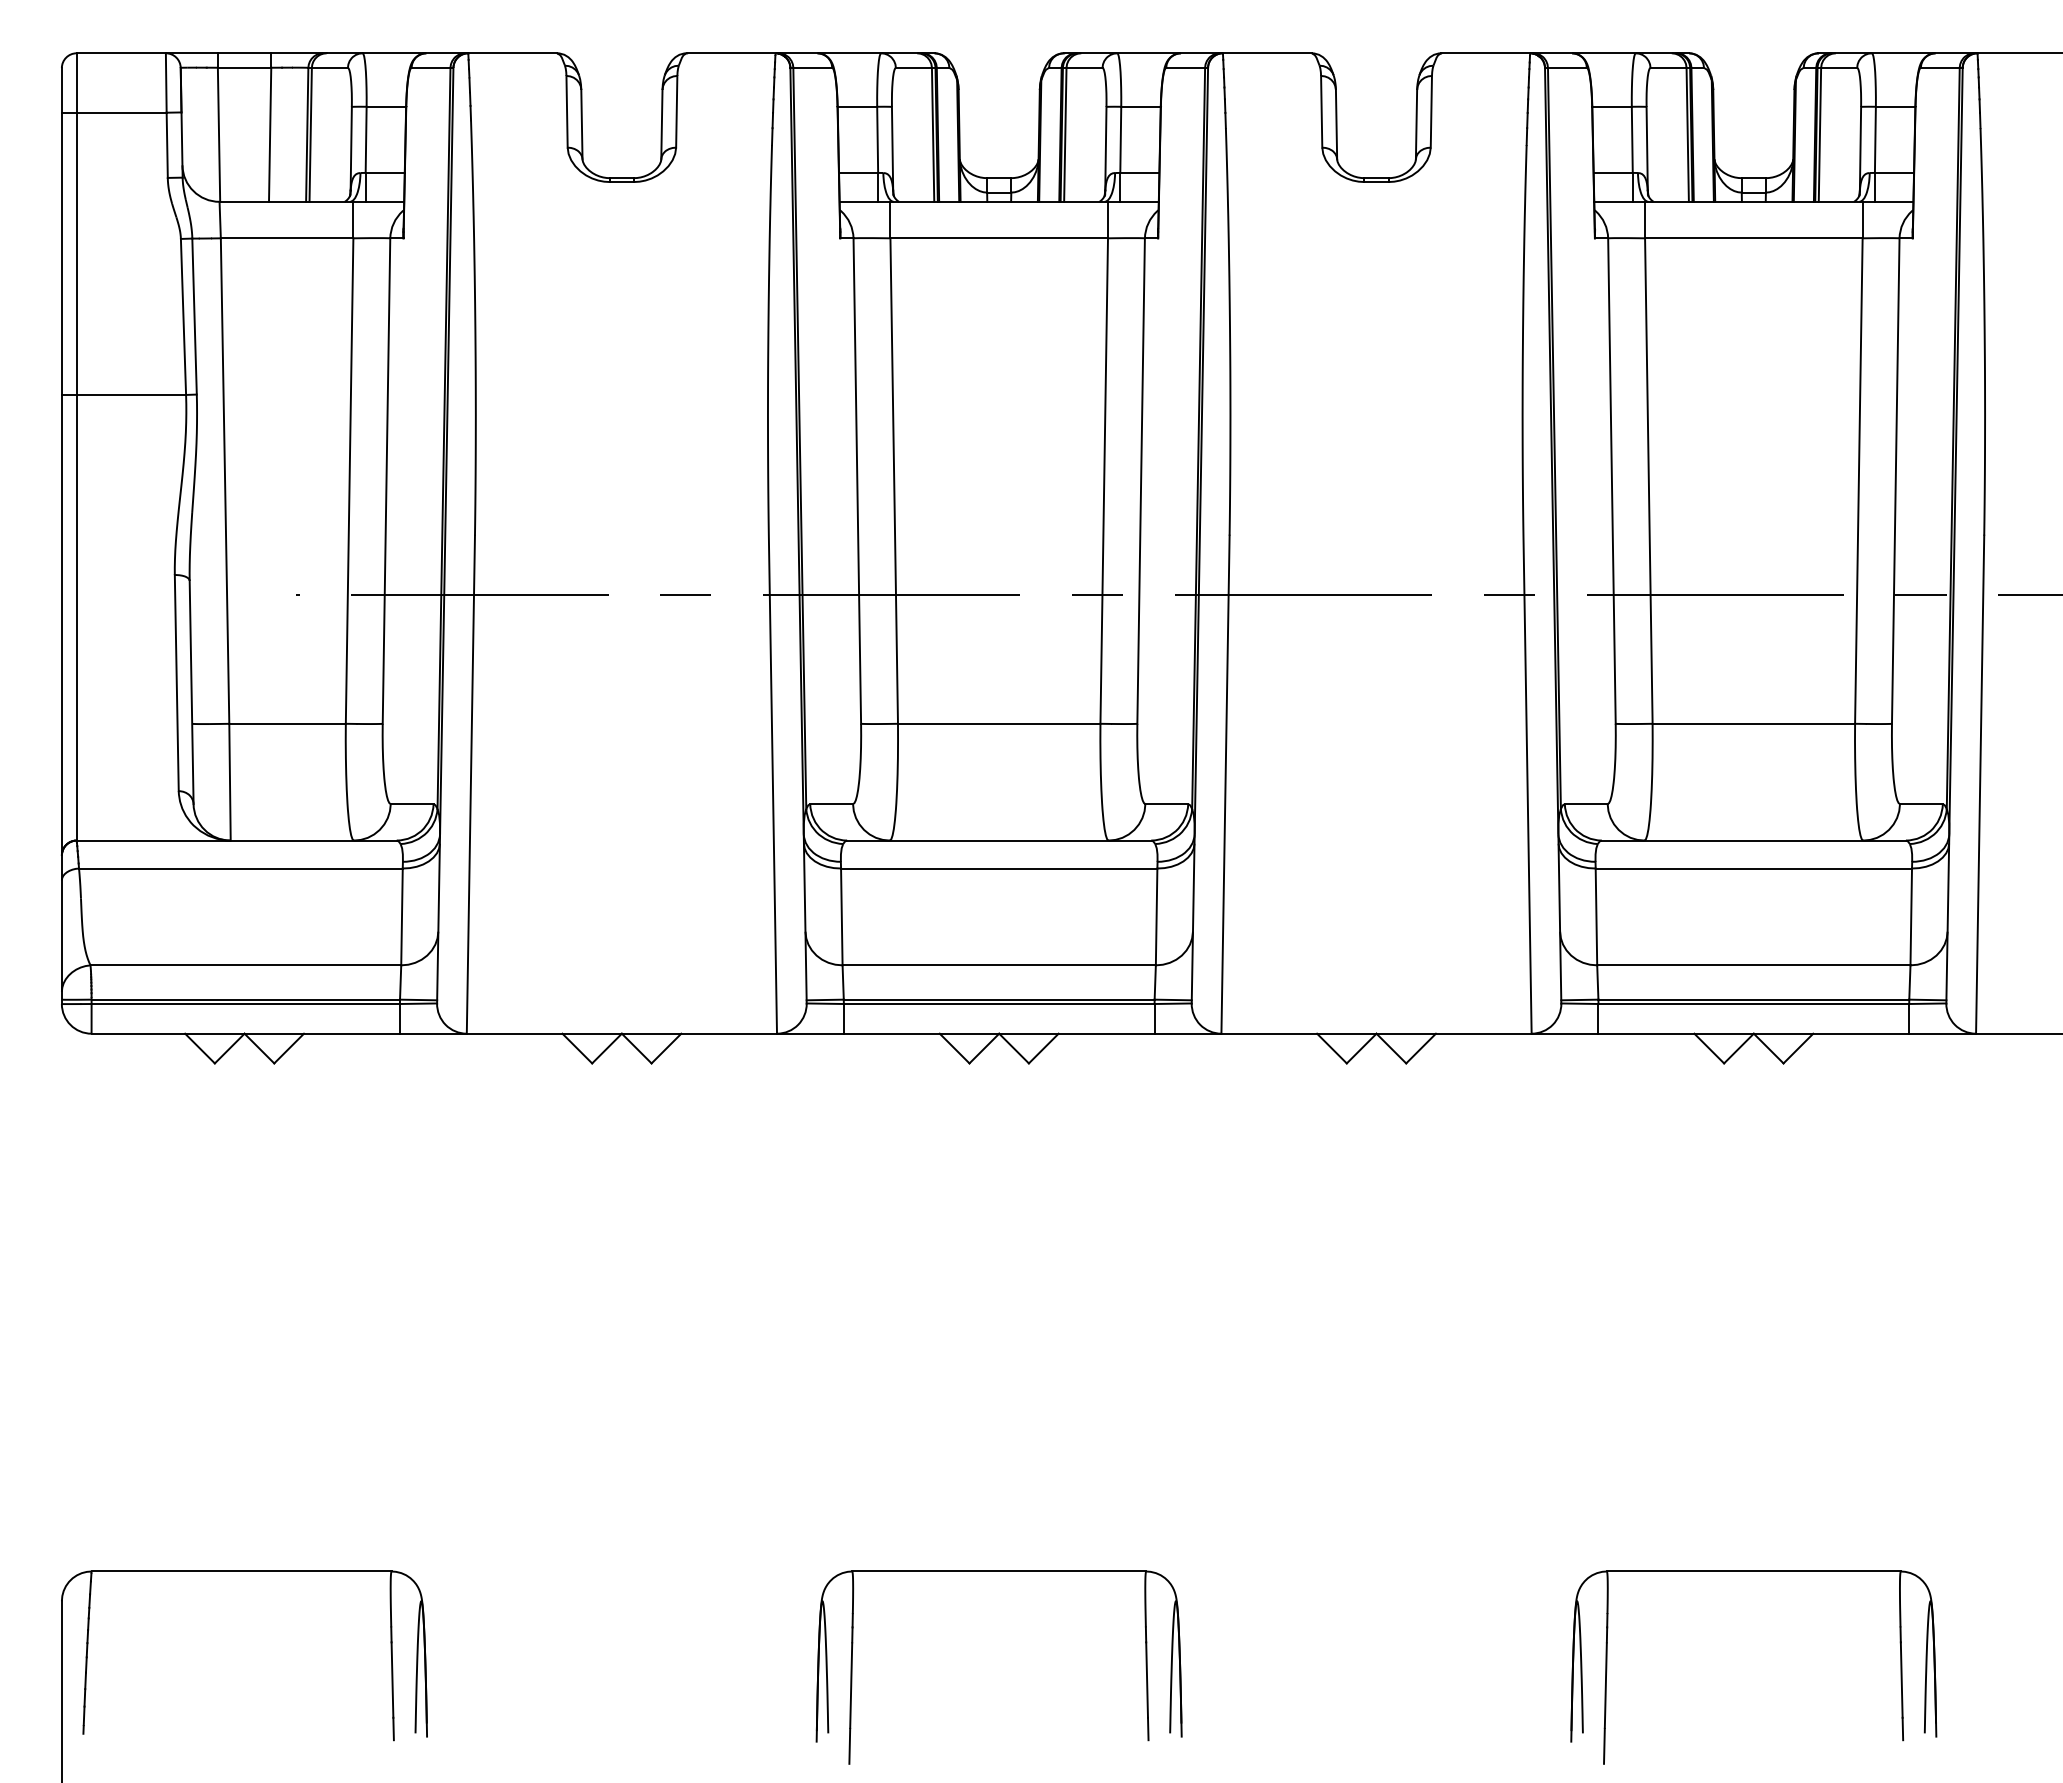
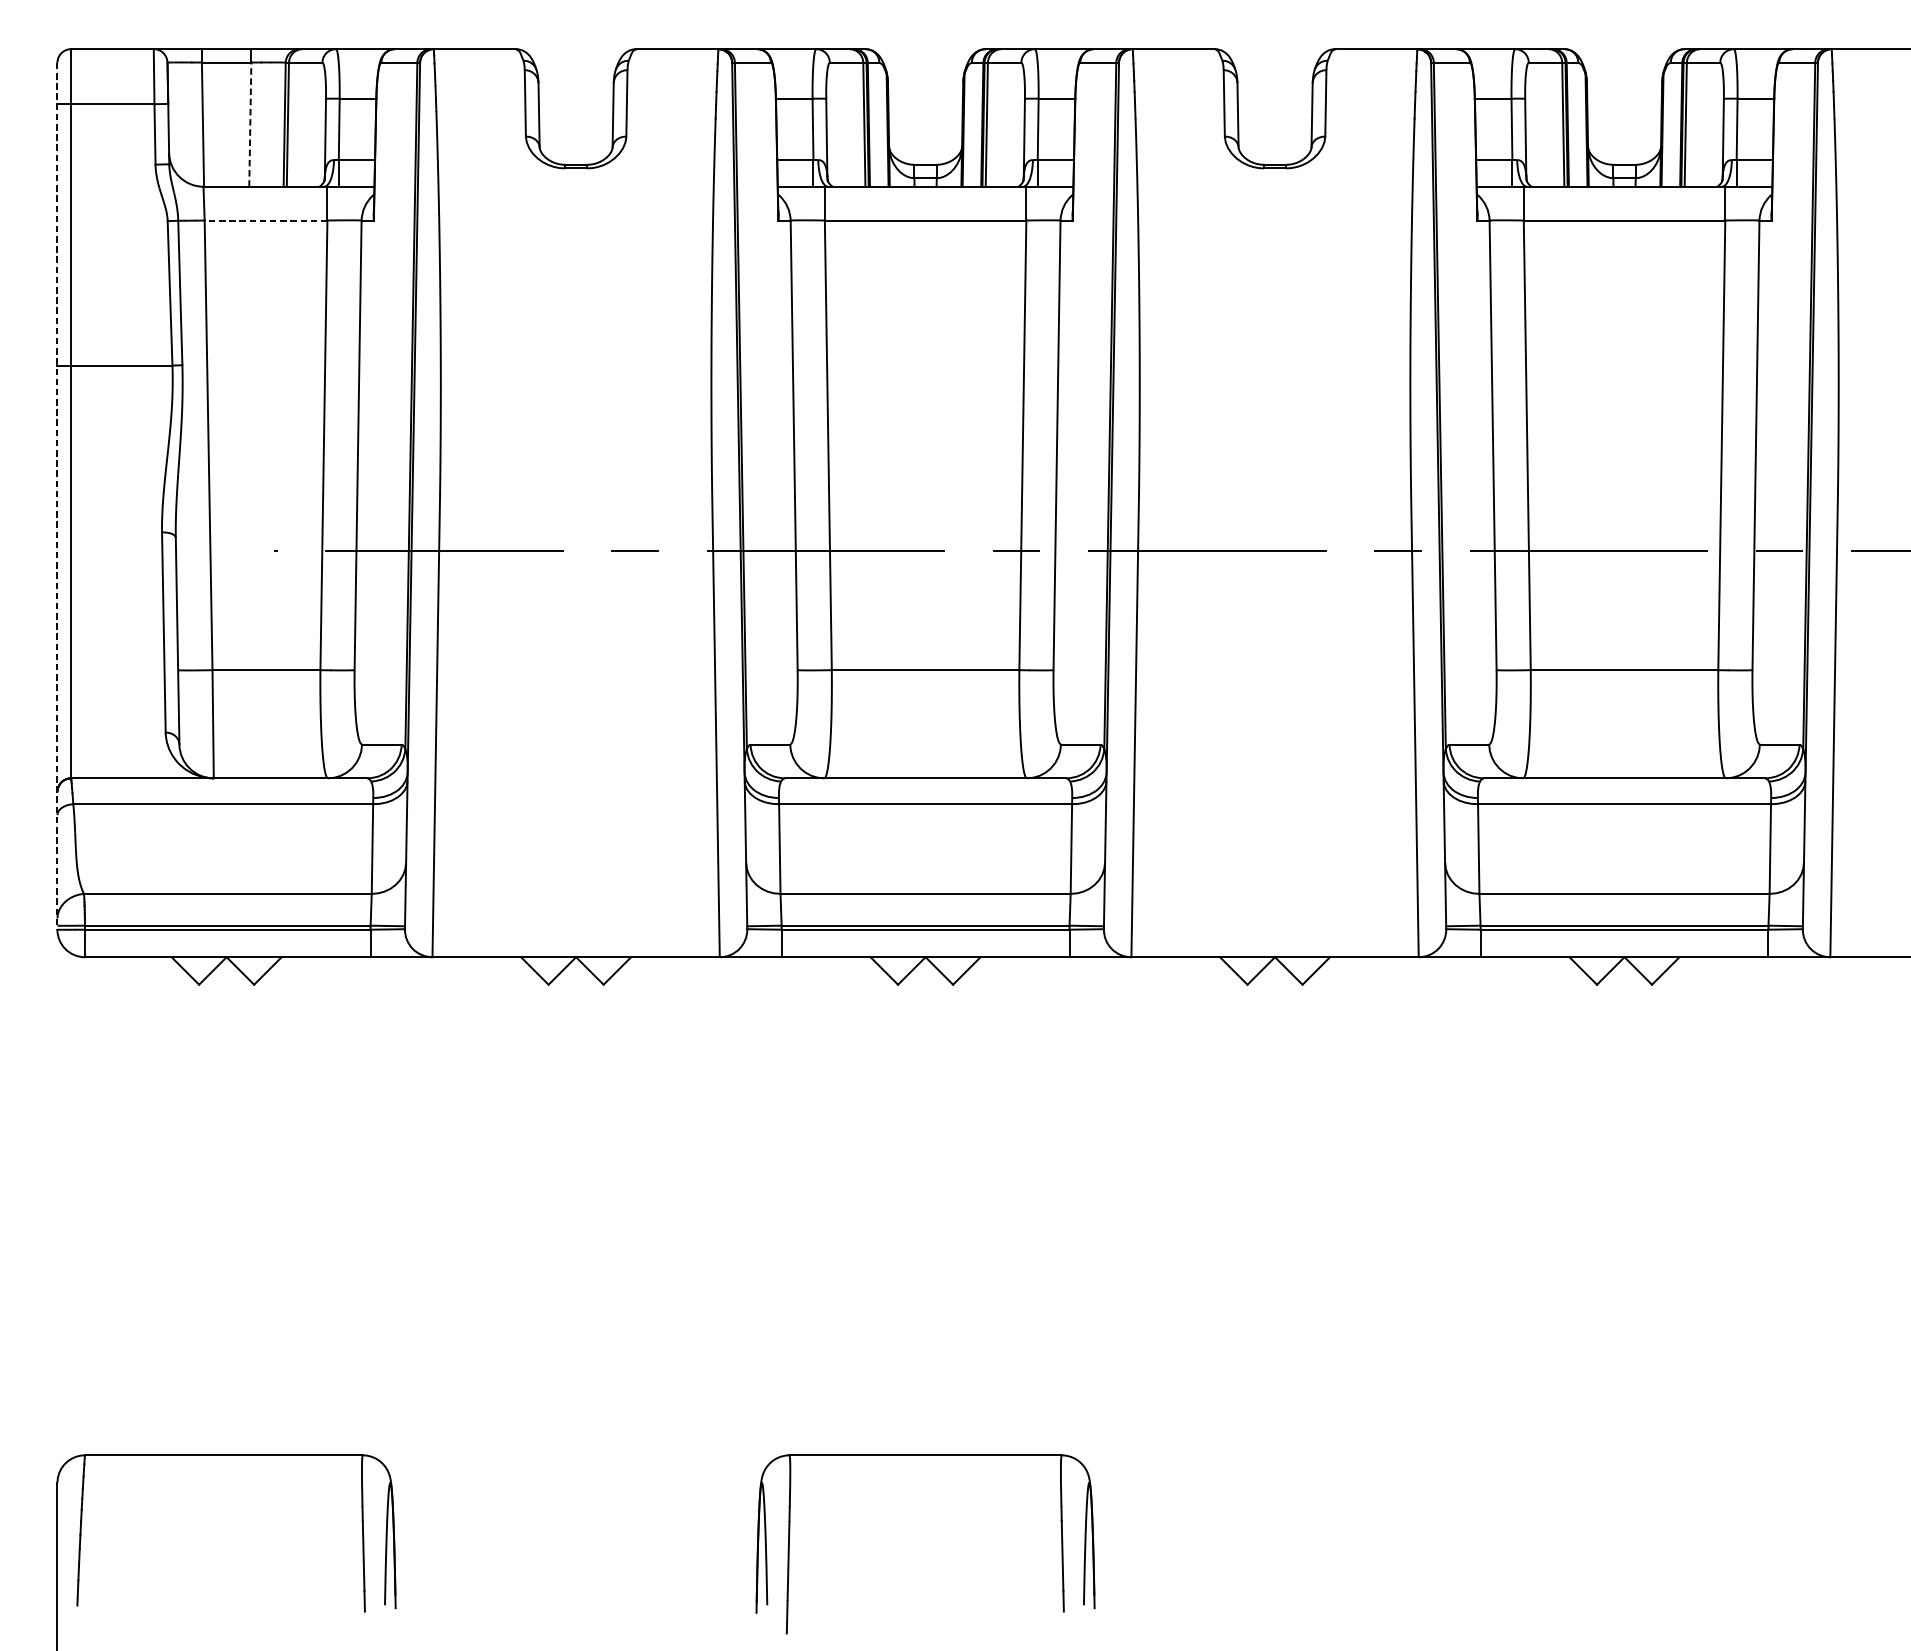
line: (270, 134) -> (250, 124), solid -> dashed
line: (286, 238) -> (265, 220), solid -> dashed
line: (61, 536) -> (57, 496), solid -> dashed
part: (1753, 1571) -> (1624, 1455), removed

